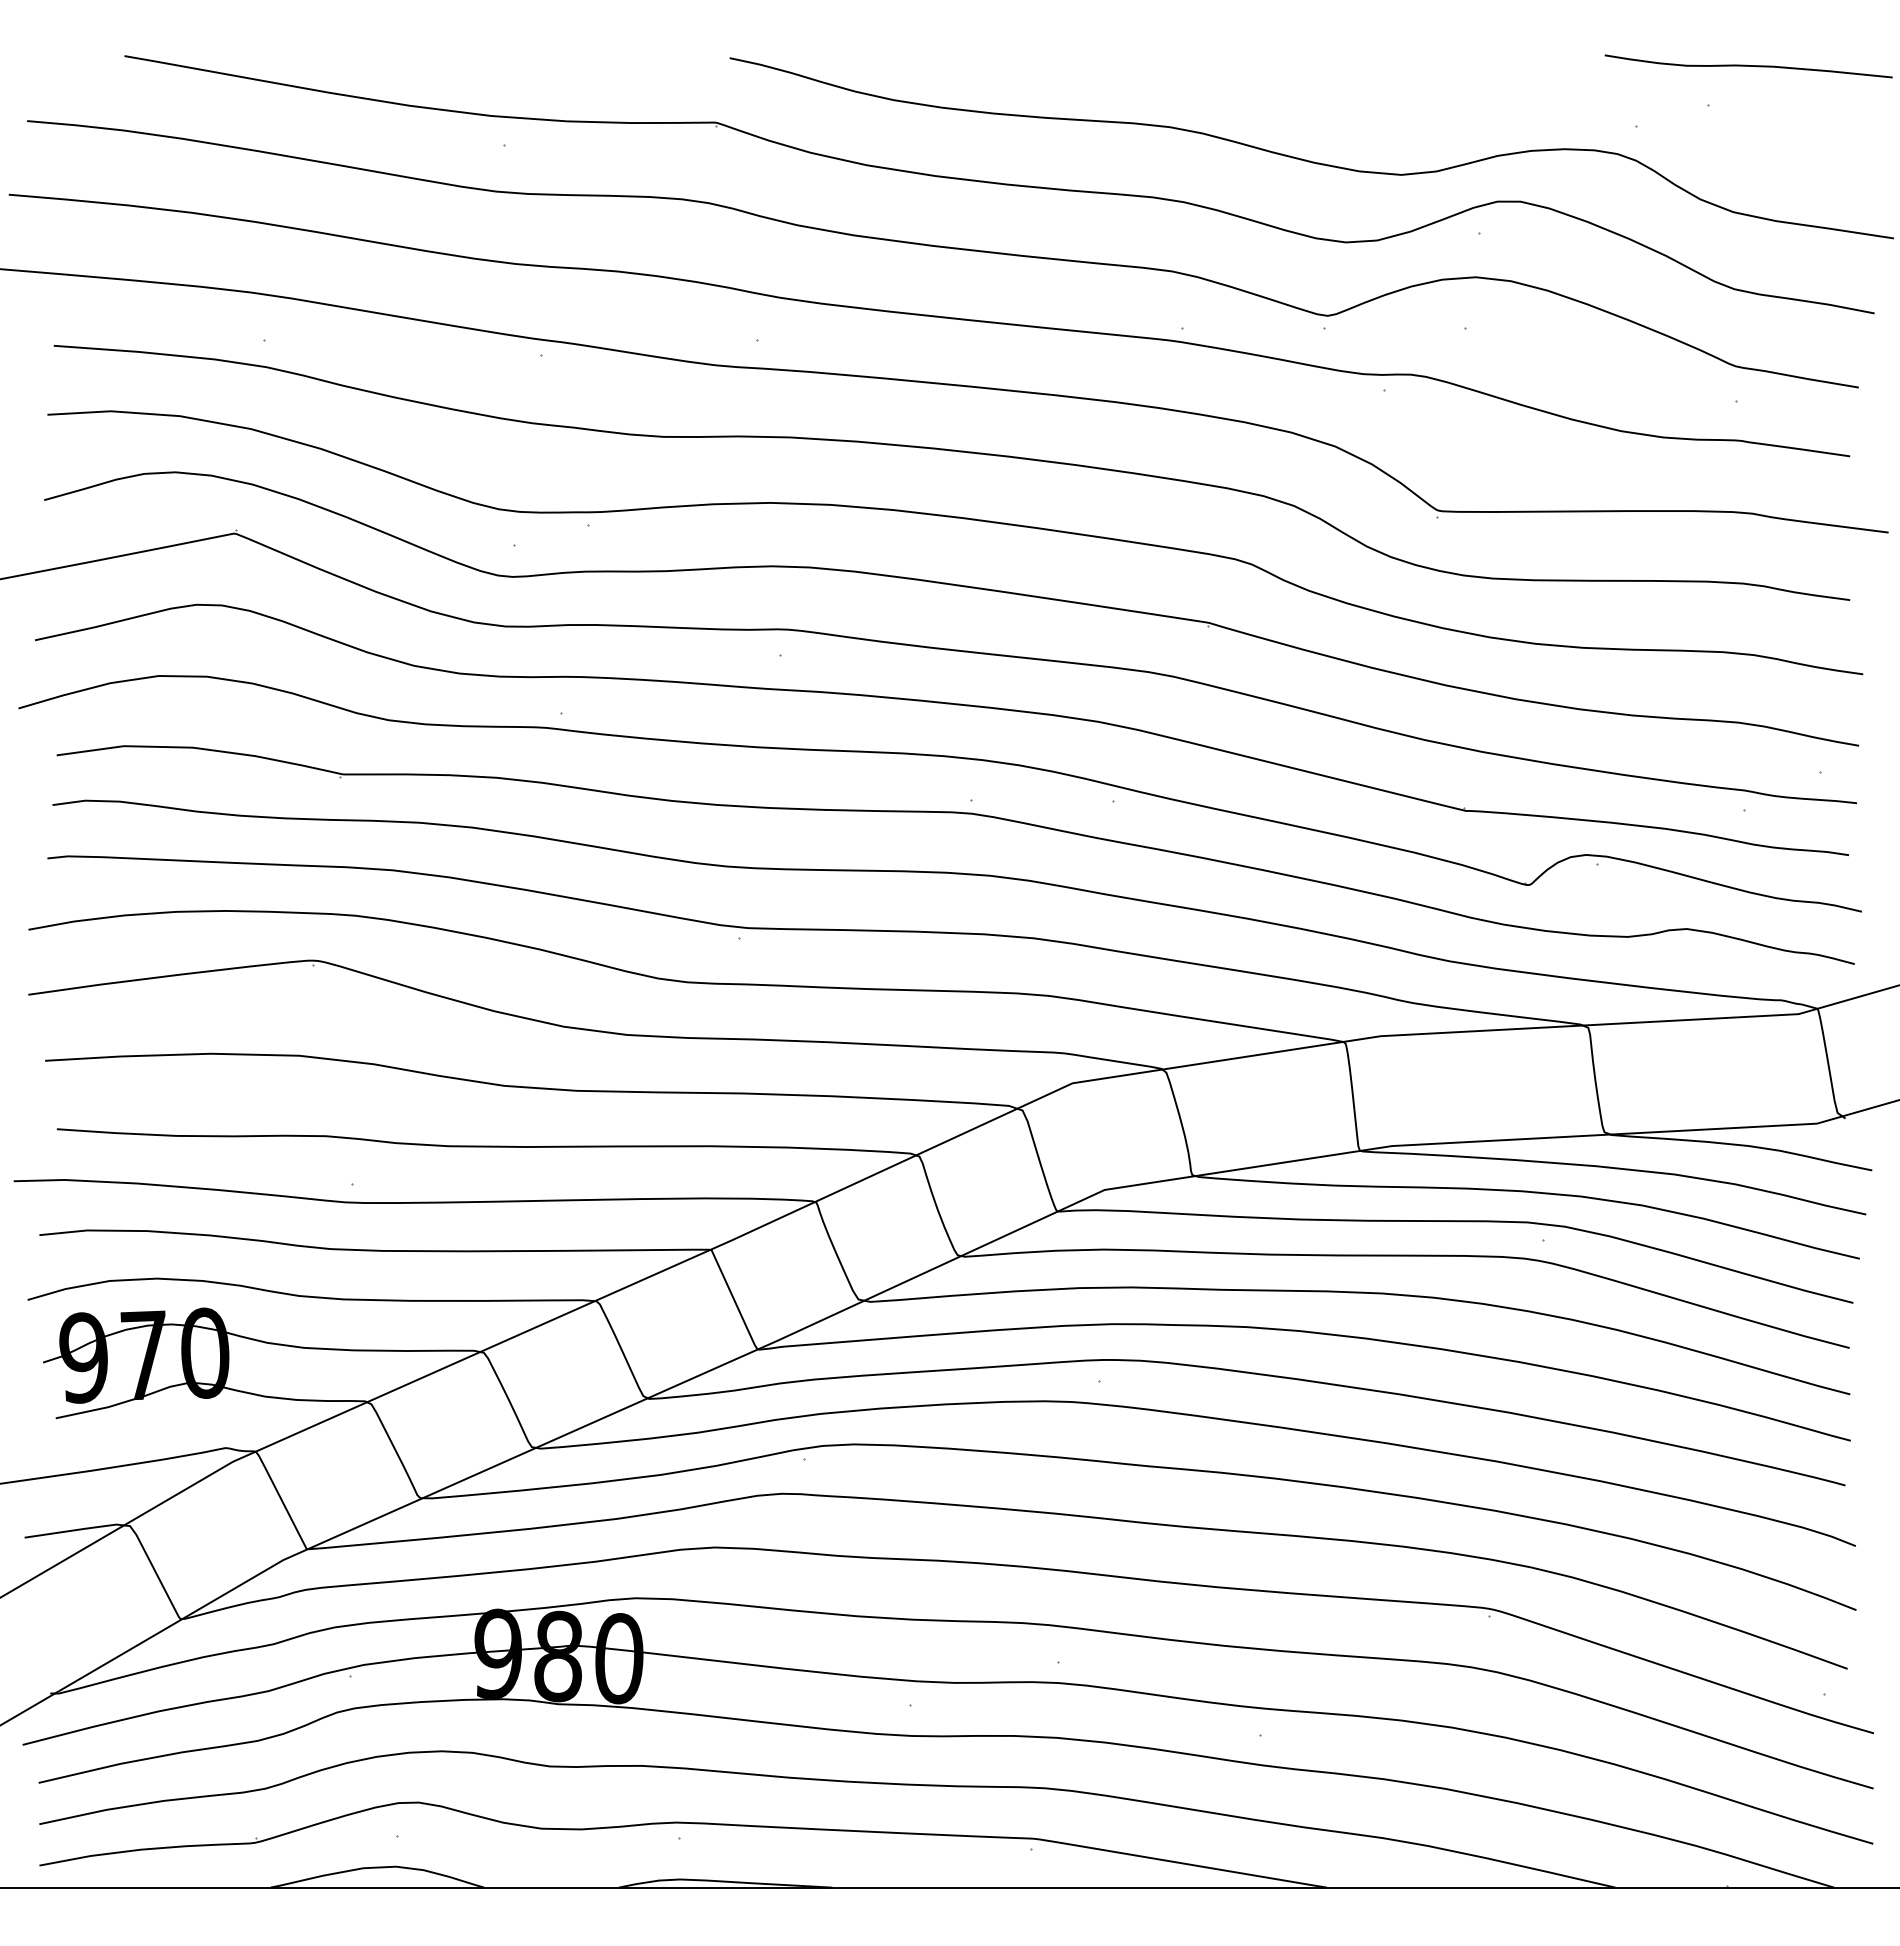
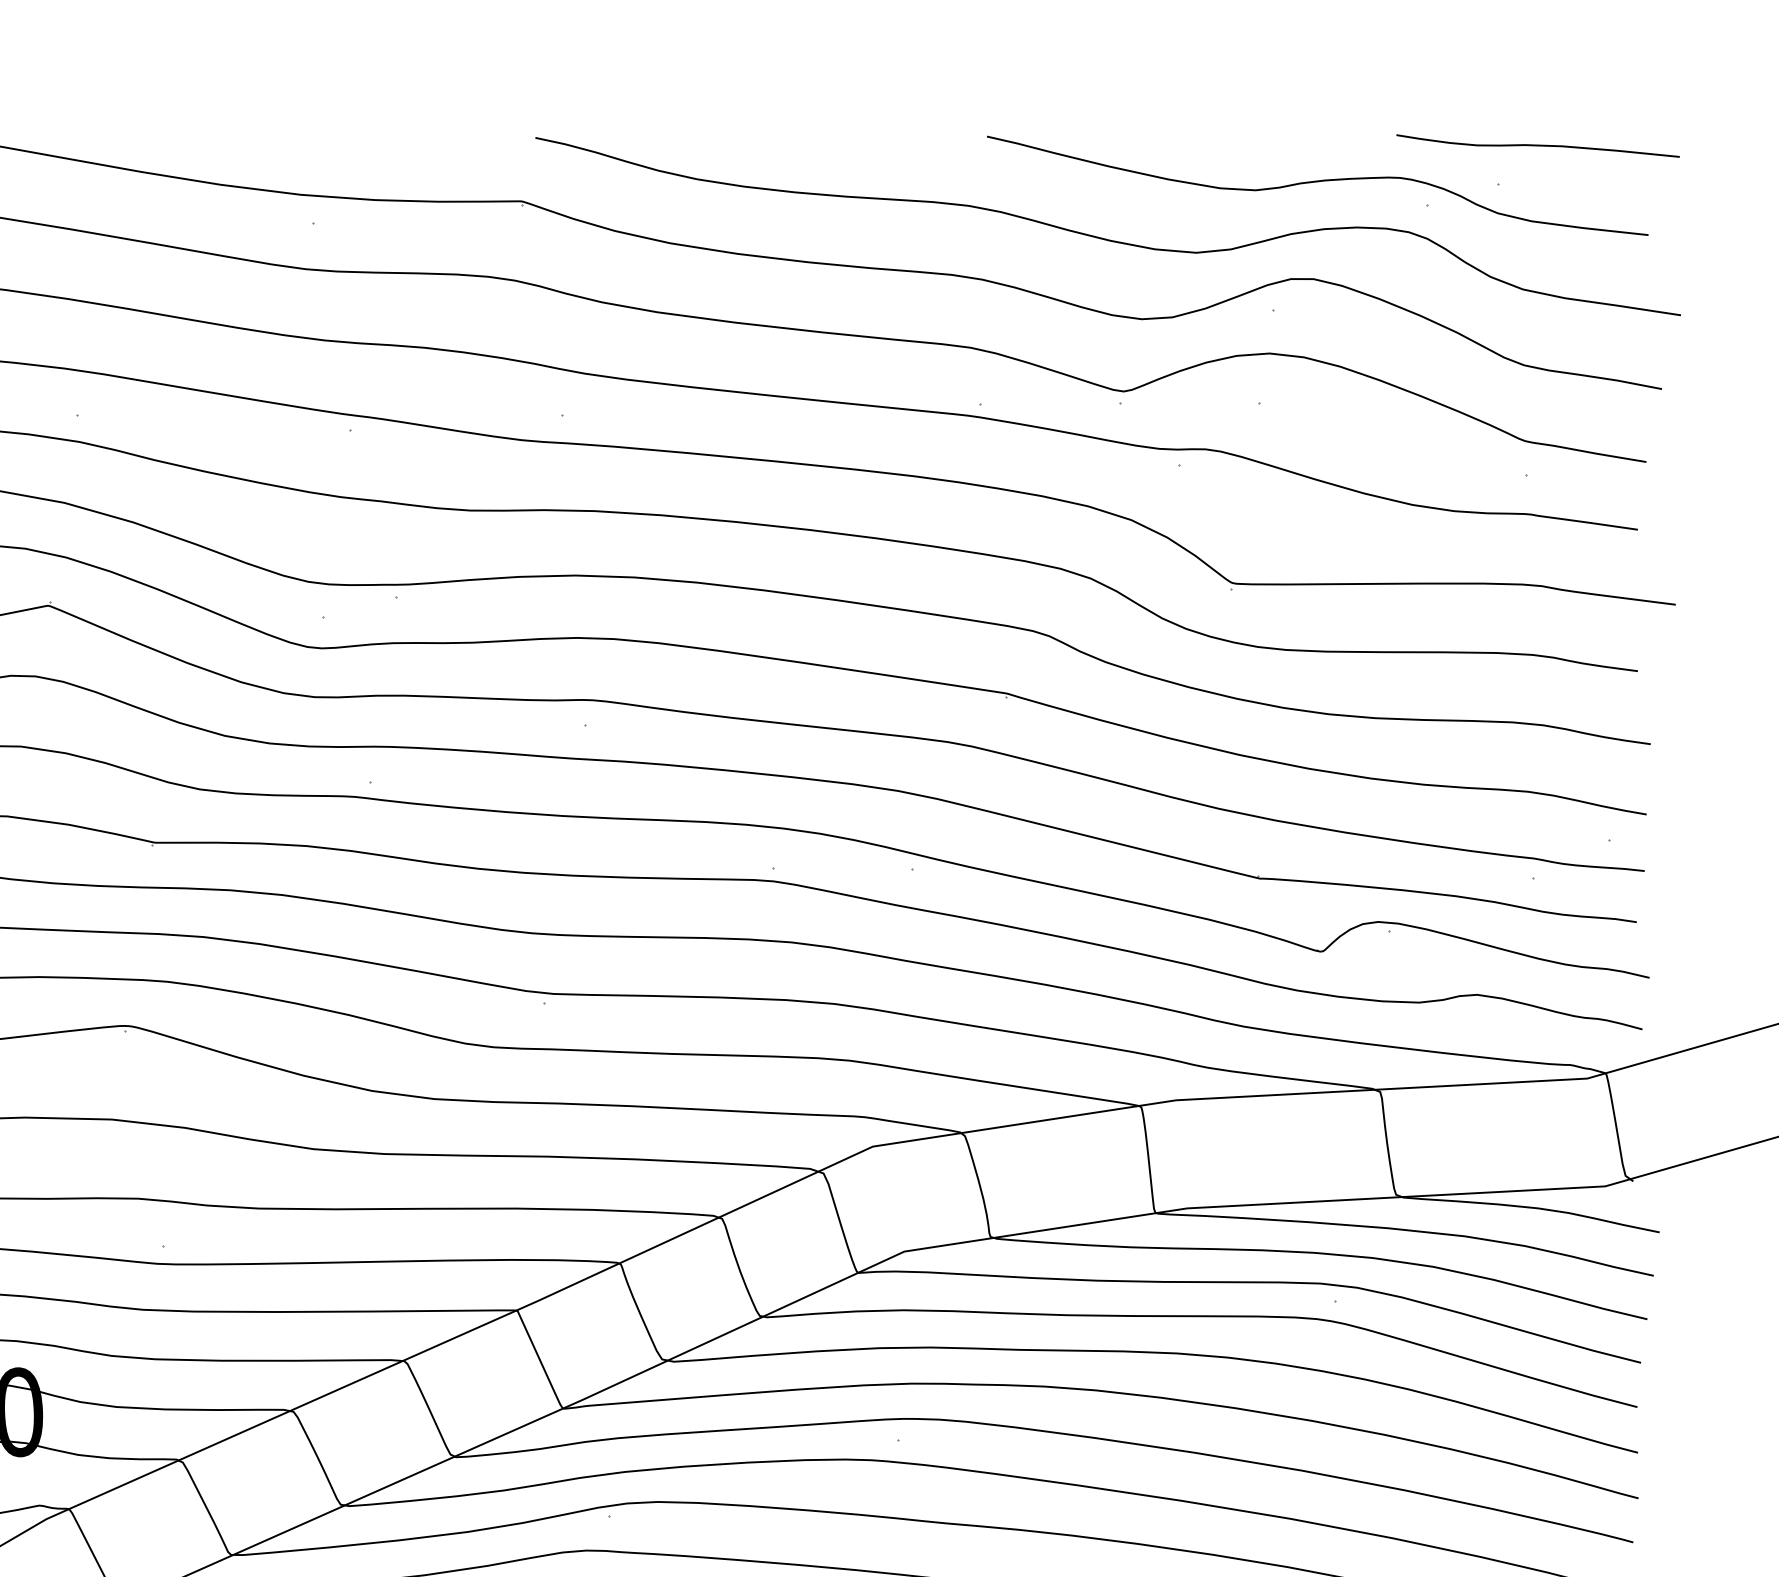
curve: (1524, 103) -> (1317, 182), added

